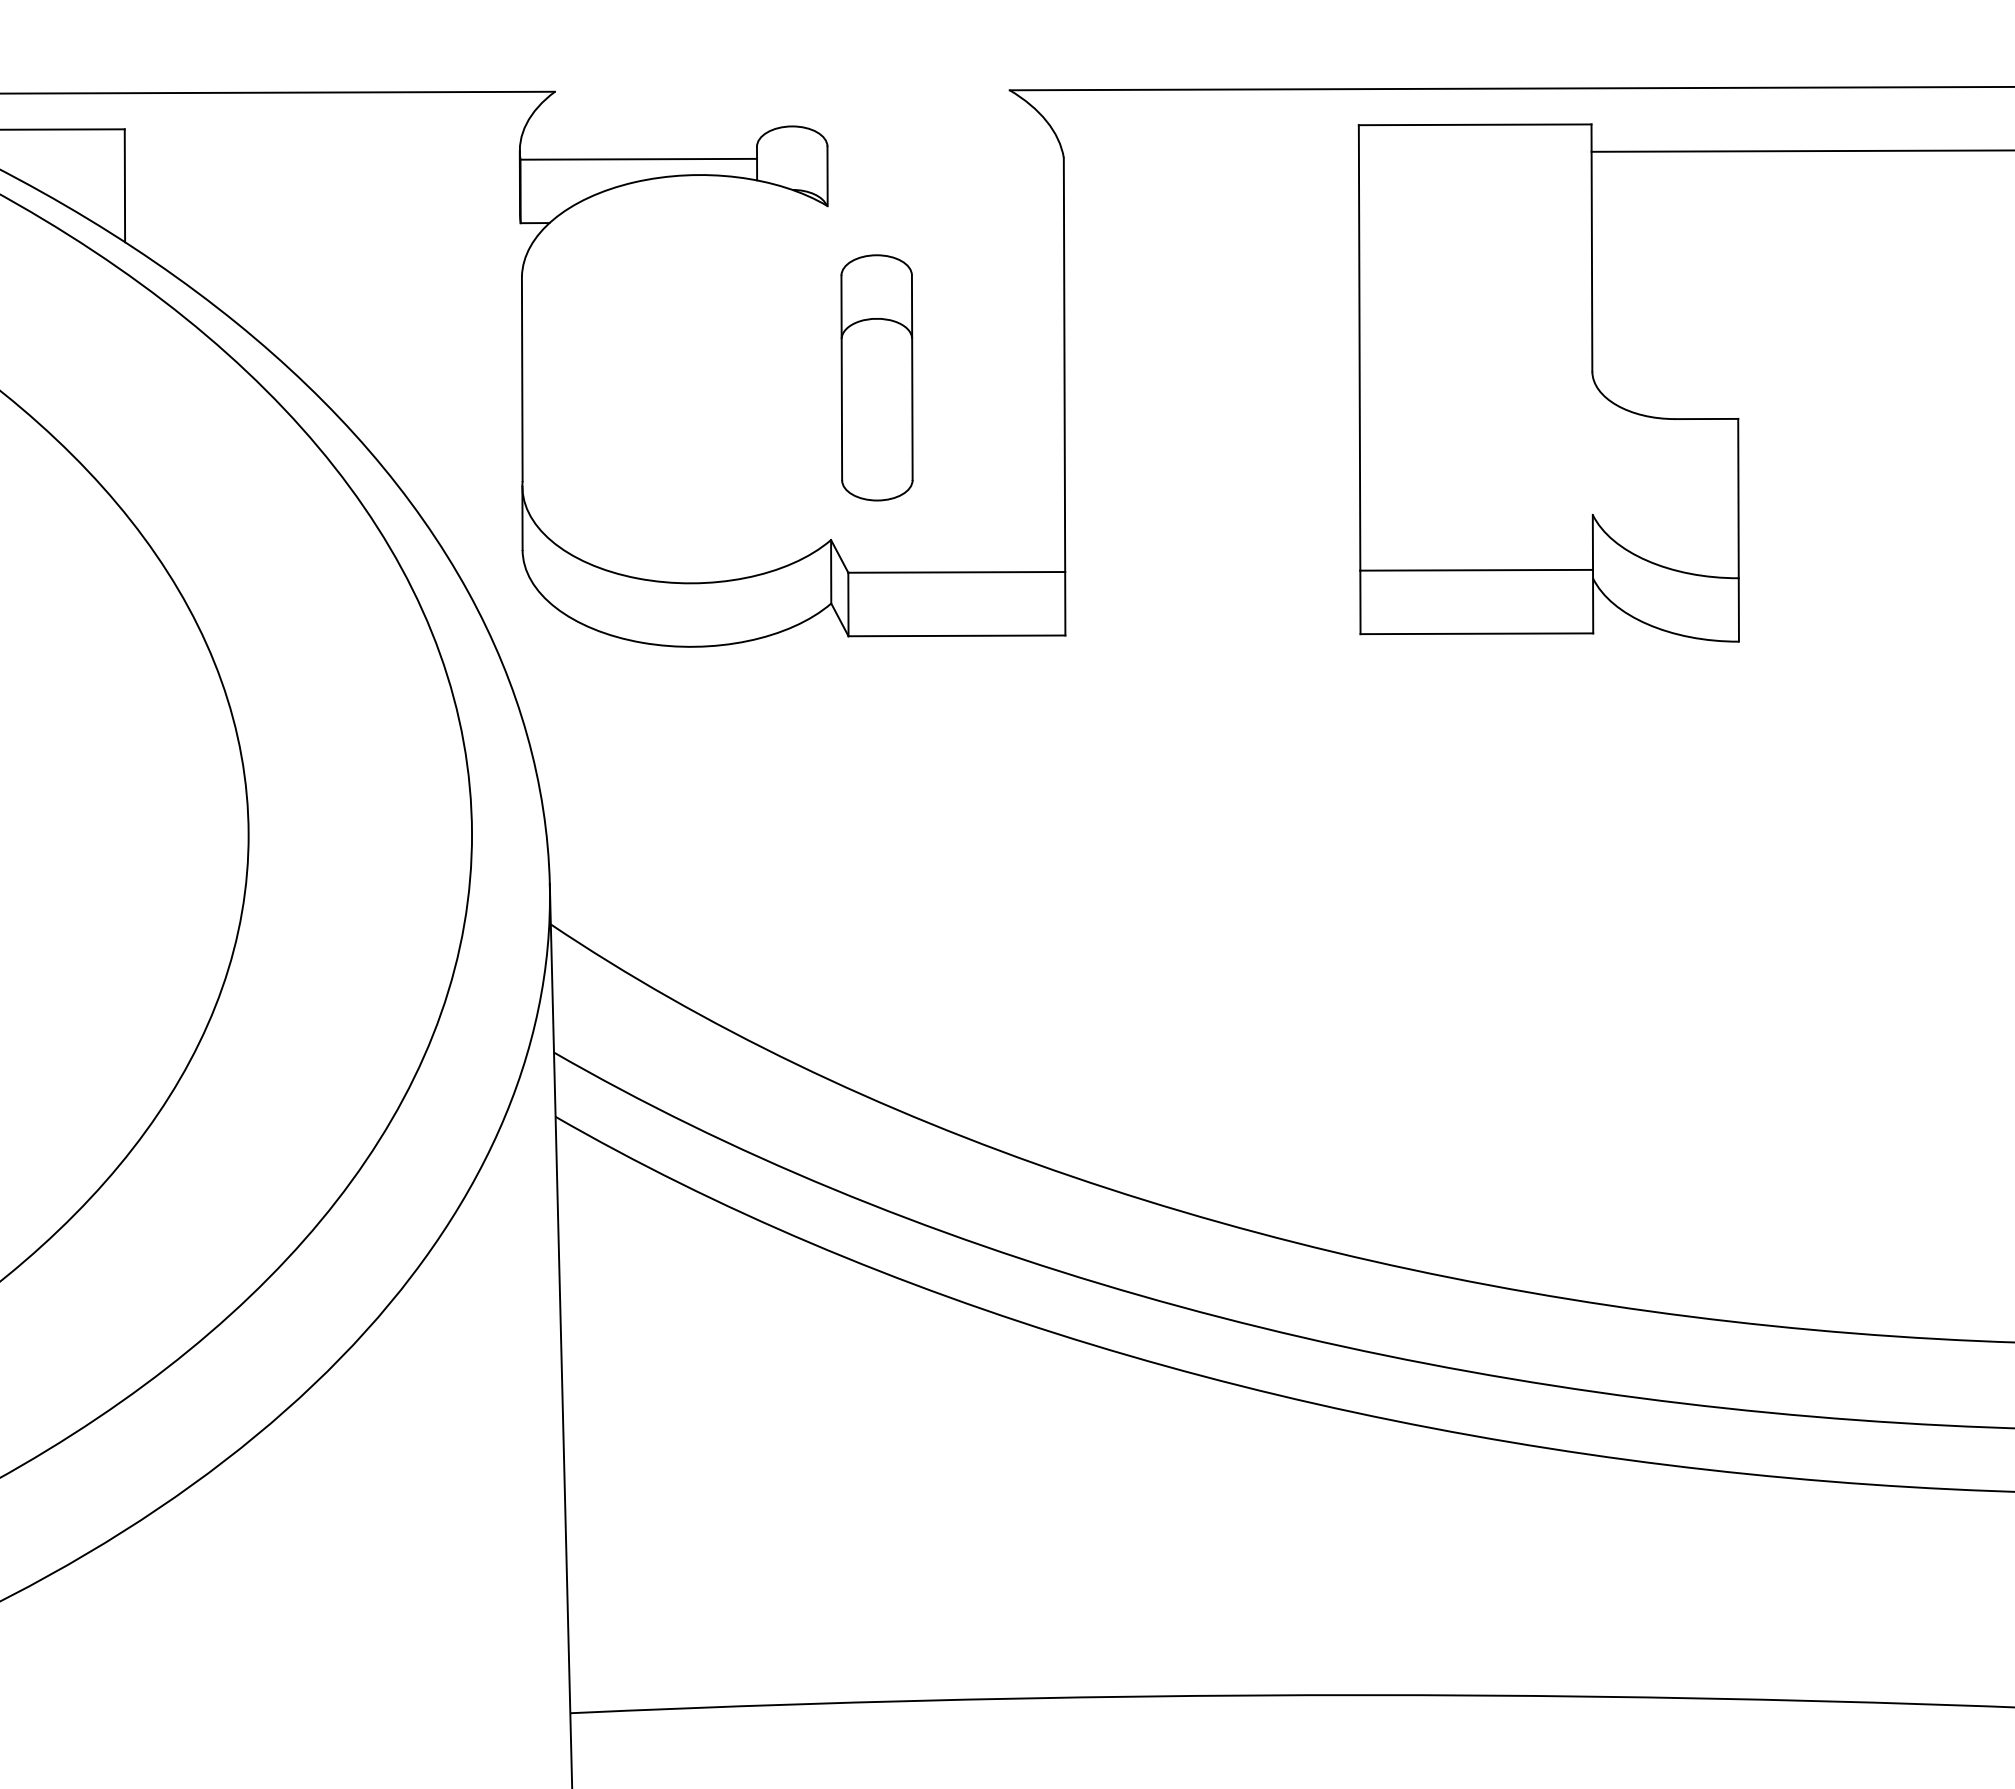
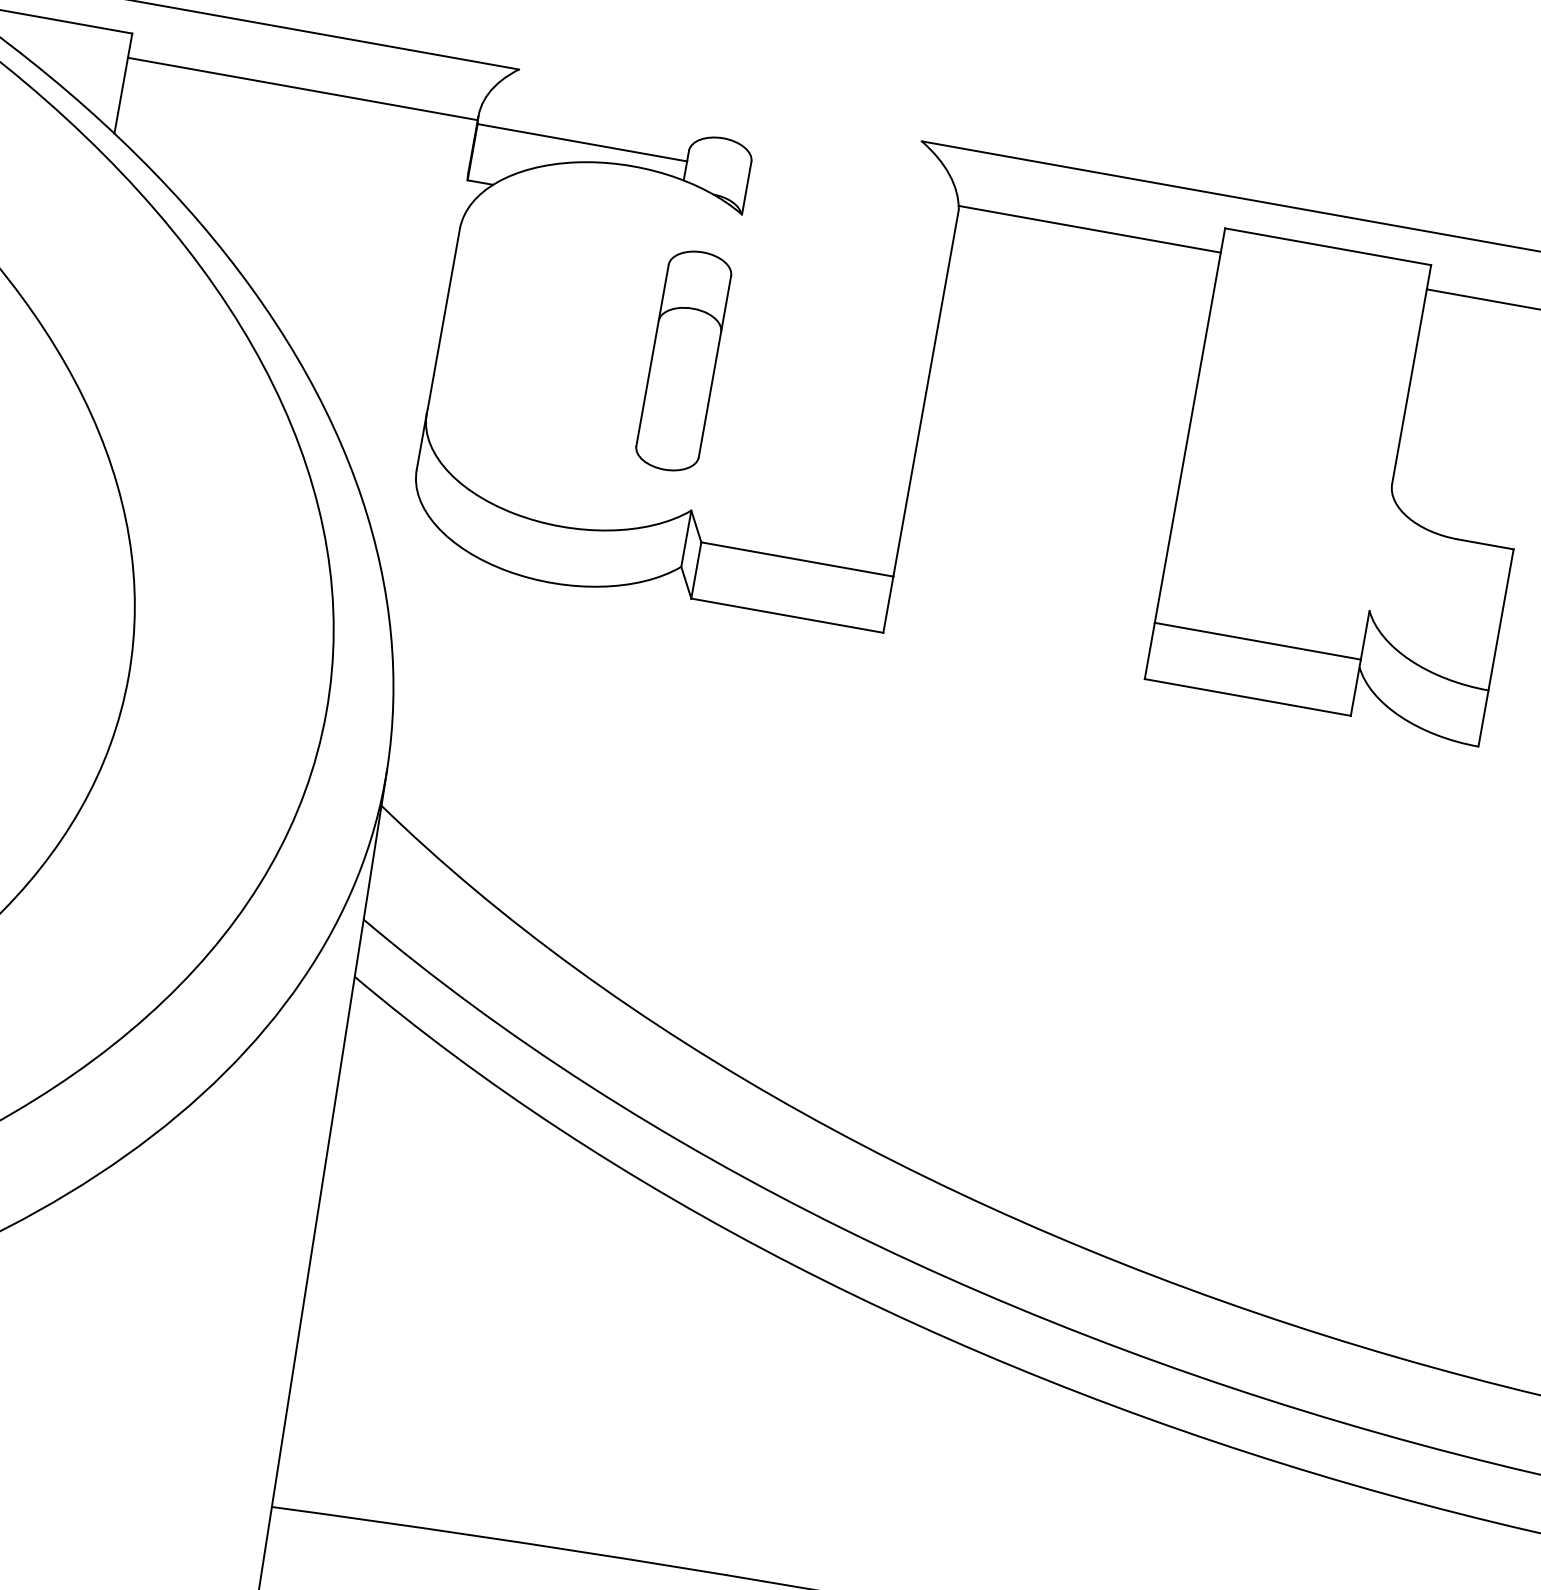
line: (1210, 152) -> (1089, 228), added
line: (321, 155) -> (302, 88), added
part: (876, 377) -> (683, 360), moved

